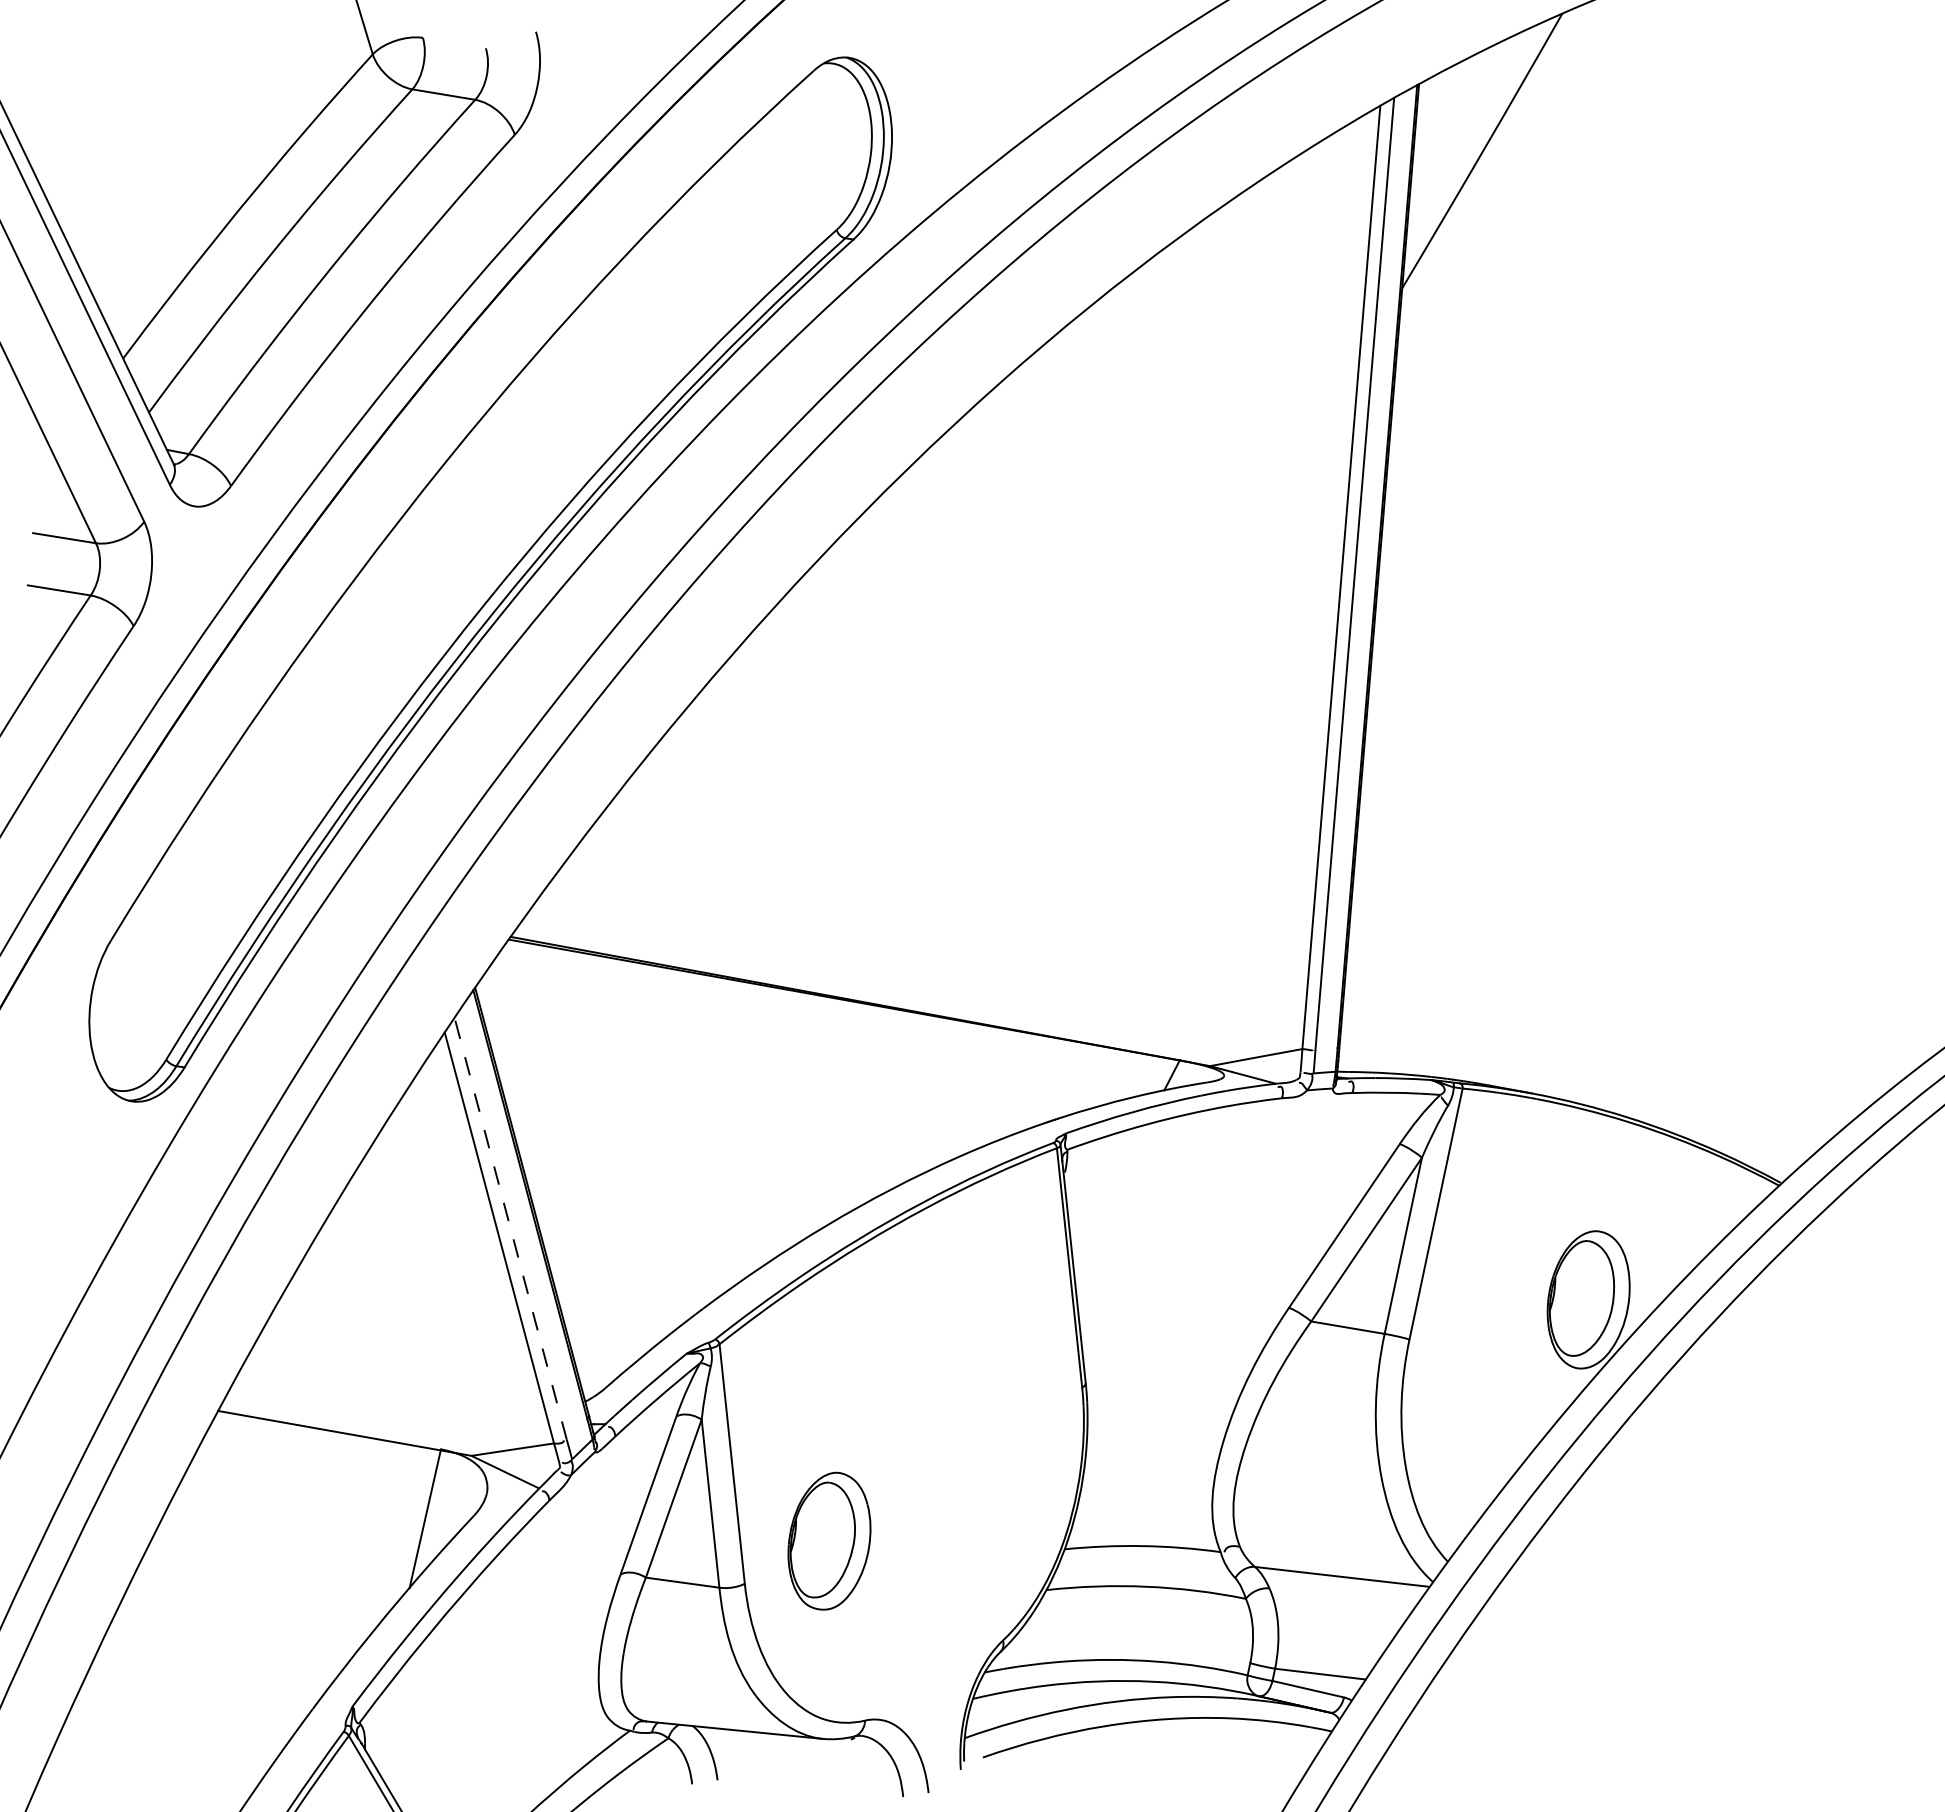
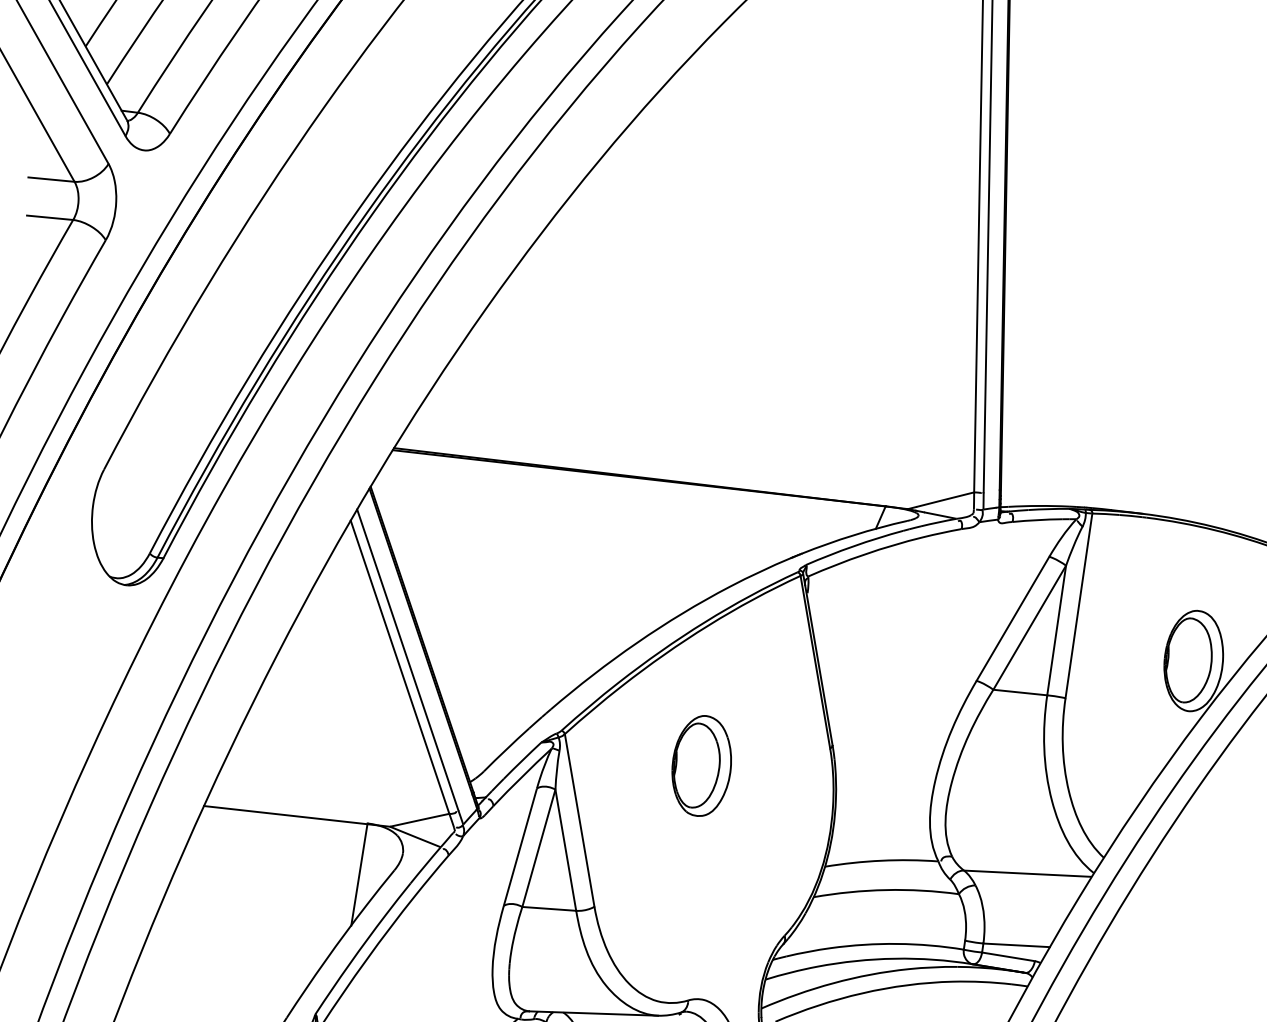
line: (510, 1228) -> (407, 659), dashed -> solid
part: (829, 1540) -> (701, 765), moved

